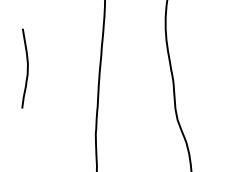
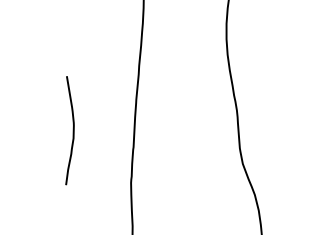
curve: (26, 69) -> (71, 131), moved

